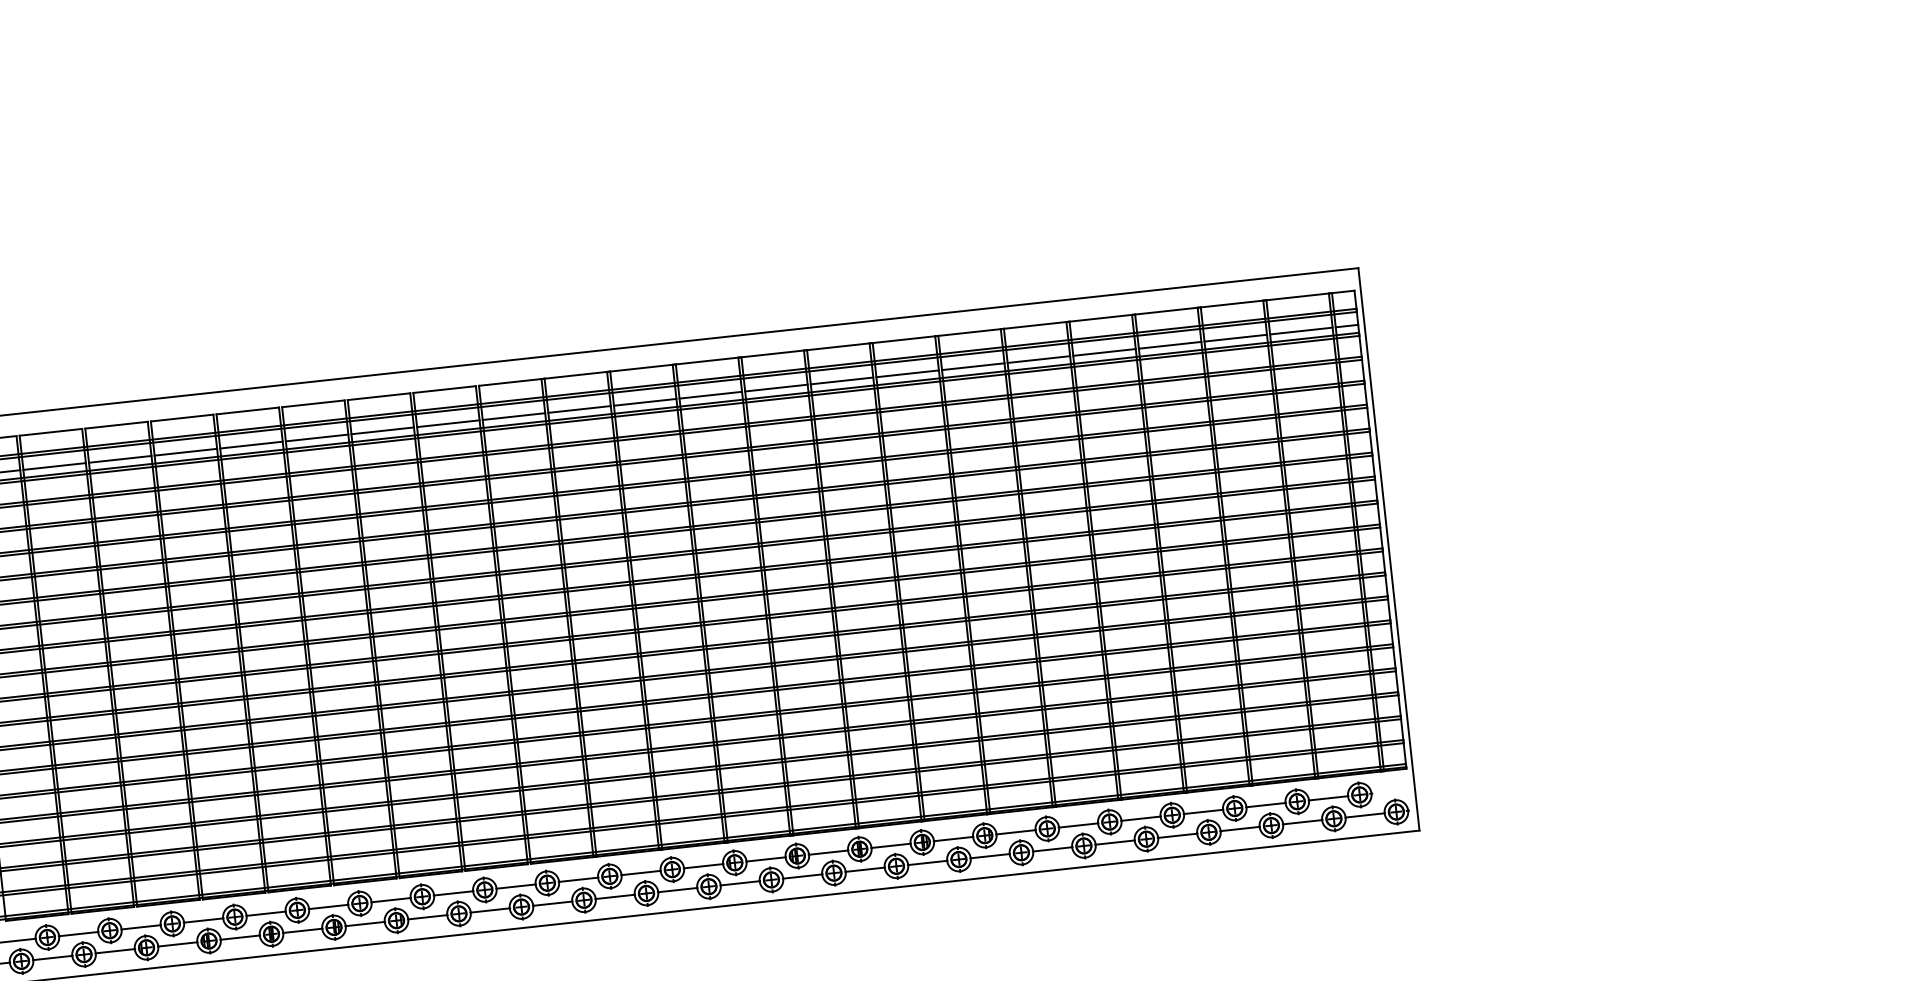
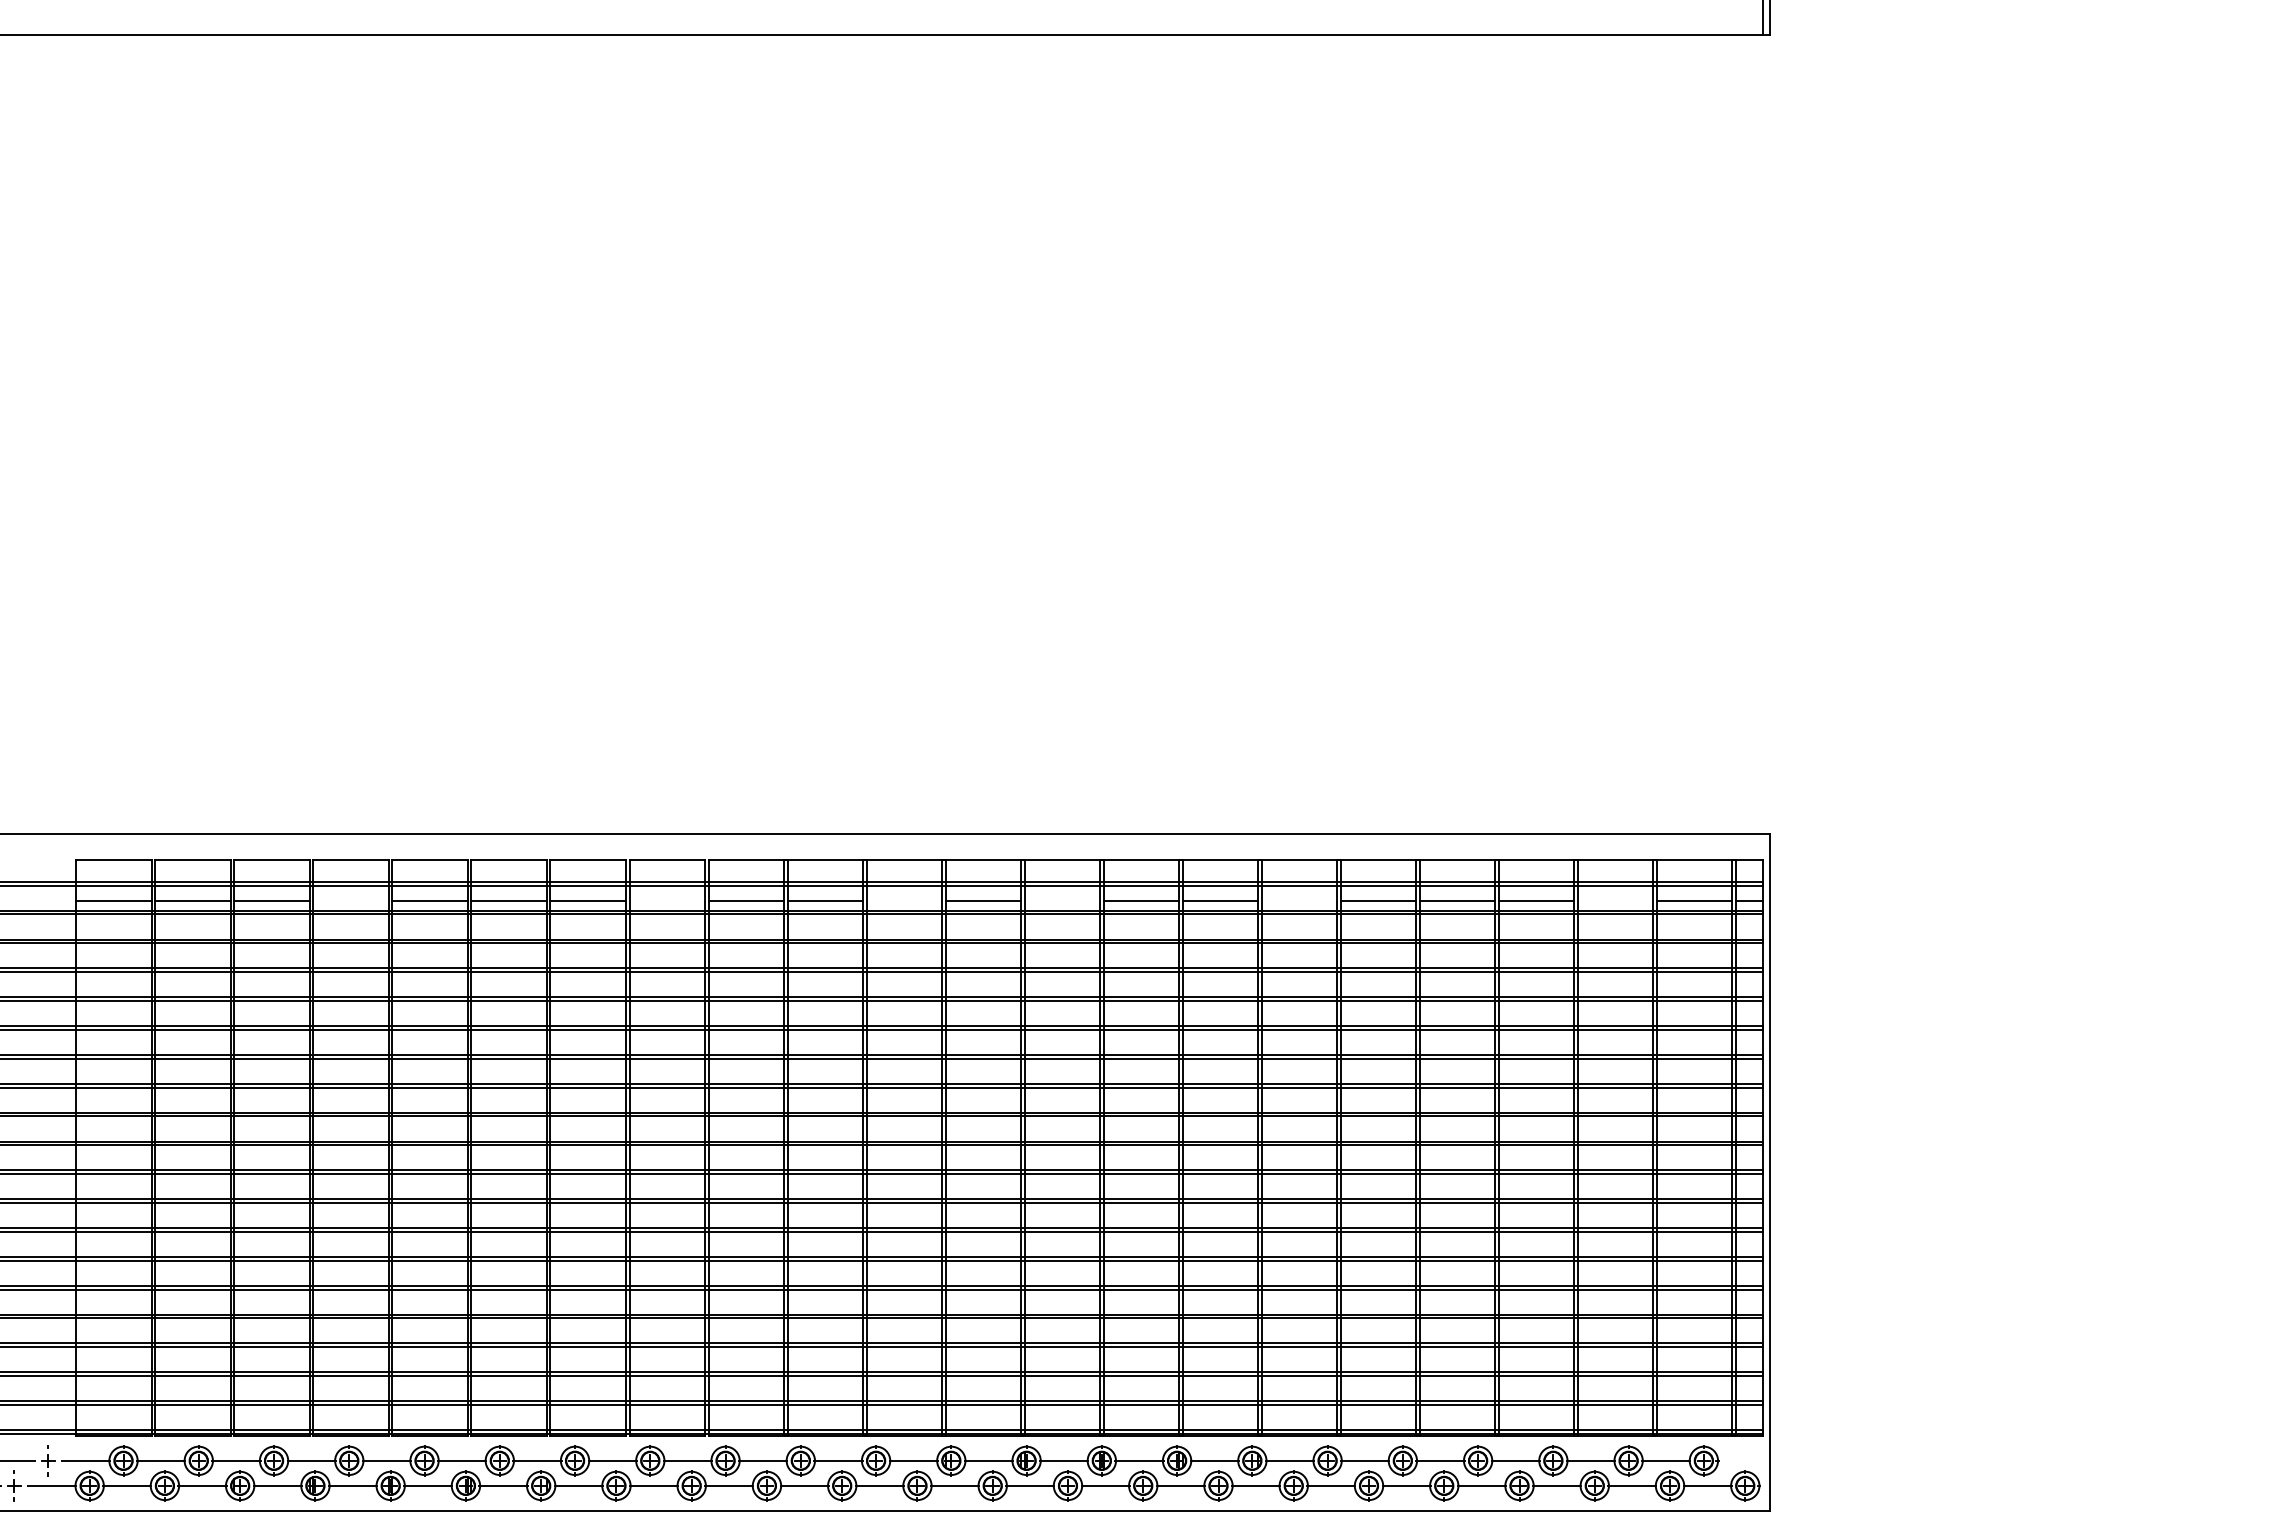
line: (1235, 338) -> (1614, 901), removed
line: (972, 367) -> (1298, 901), removed
line: (775, 388) -> (1061, 901), removed
line: (644, 402) -> (903, 901), removed
line: (447, 424) -> (666, 901), removed
line: (185, 452) -> (350, 901), removed

